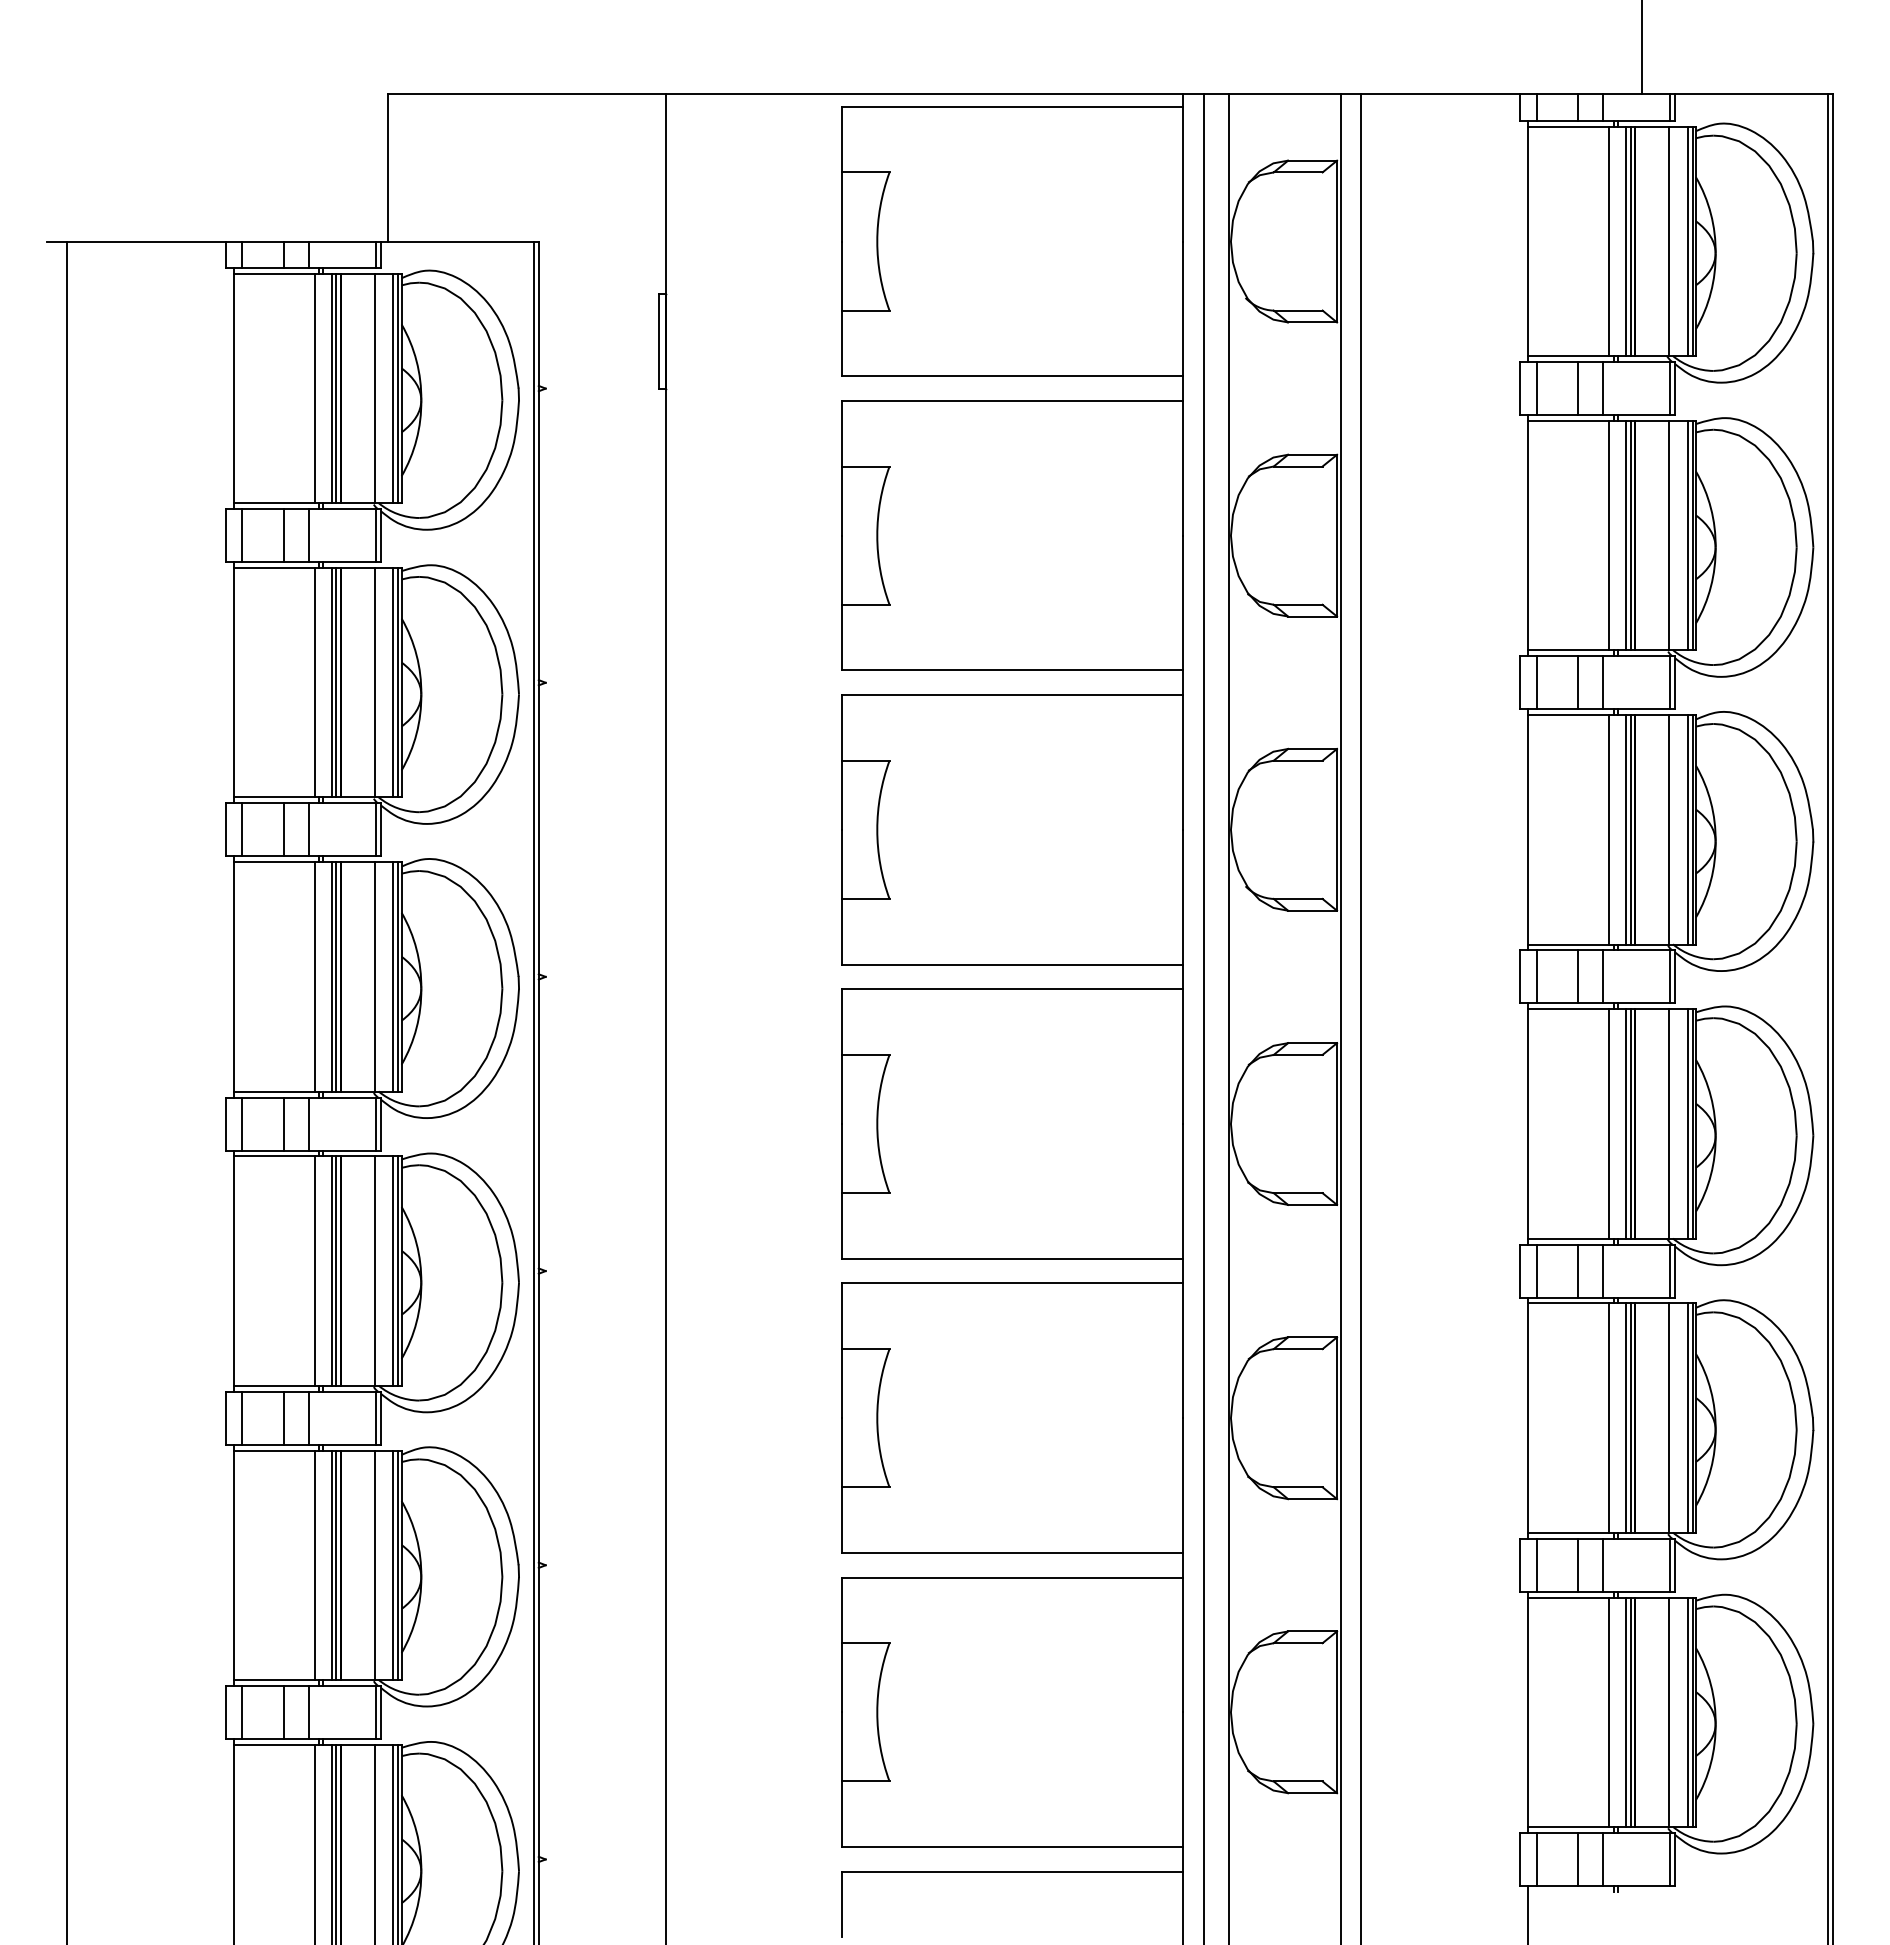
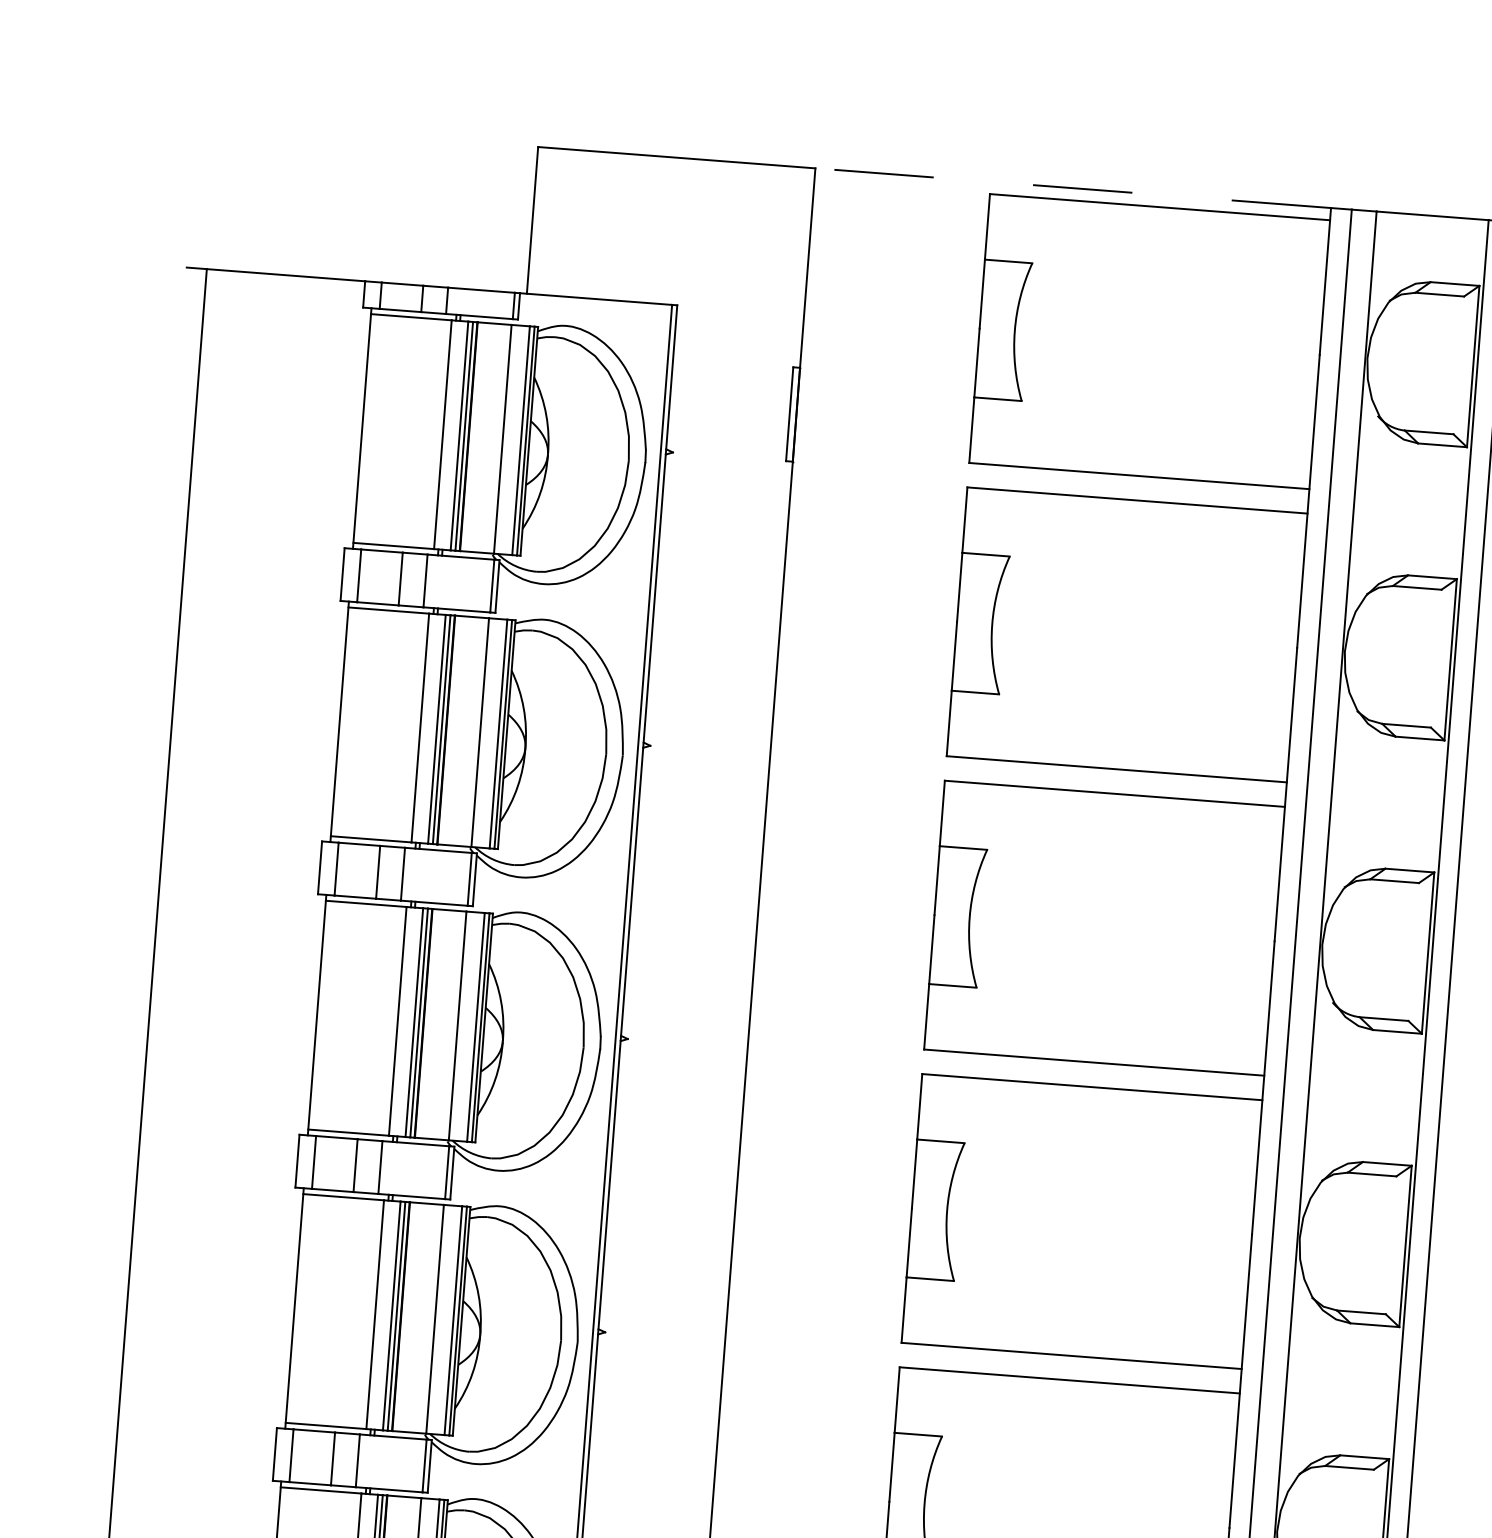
line: (924, 94) -> (1073, 188), solid -> dashed

